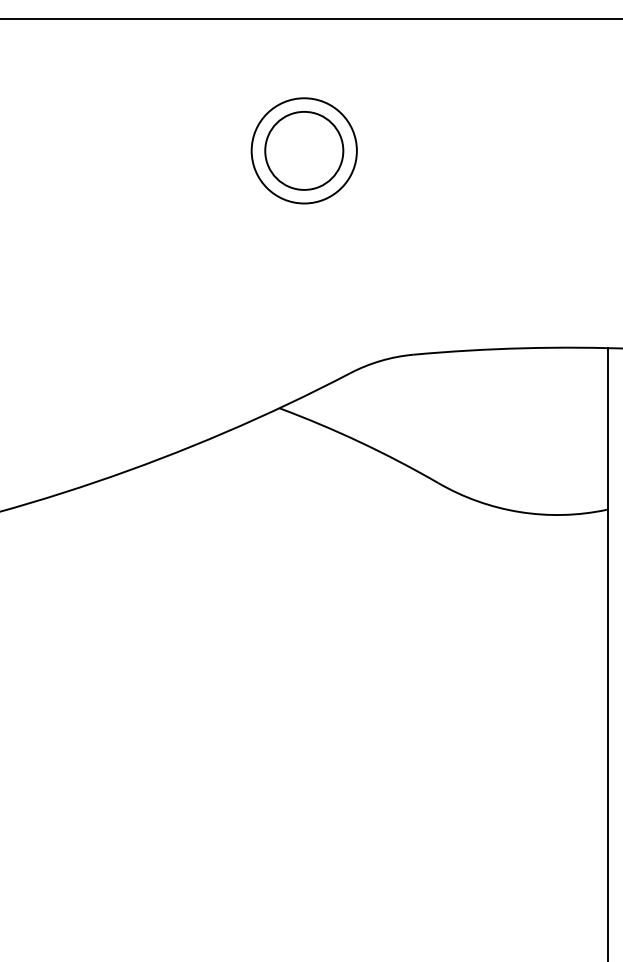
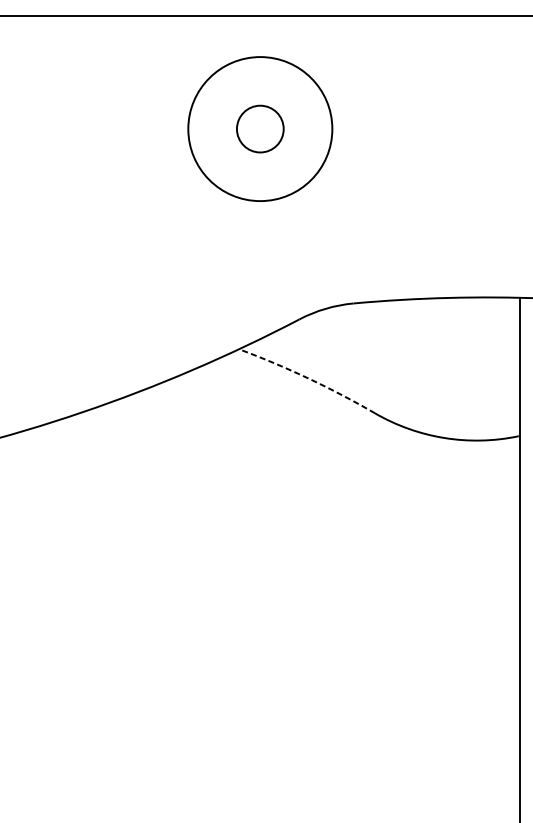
circle: (303, 150) -> (259, 128), size x1.6
circle: (304, 150) -> (260, 128), size x0.7
arc: (360, 442) -> (308, 378), solid -> dashed

